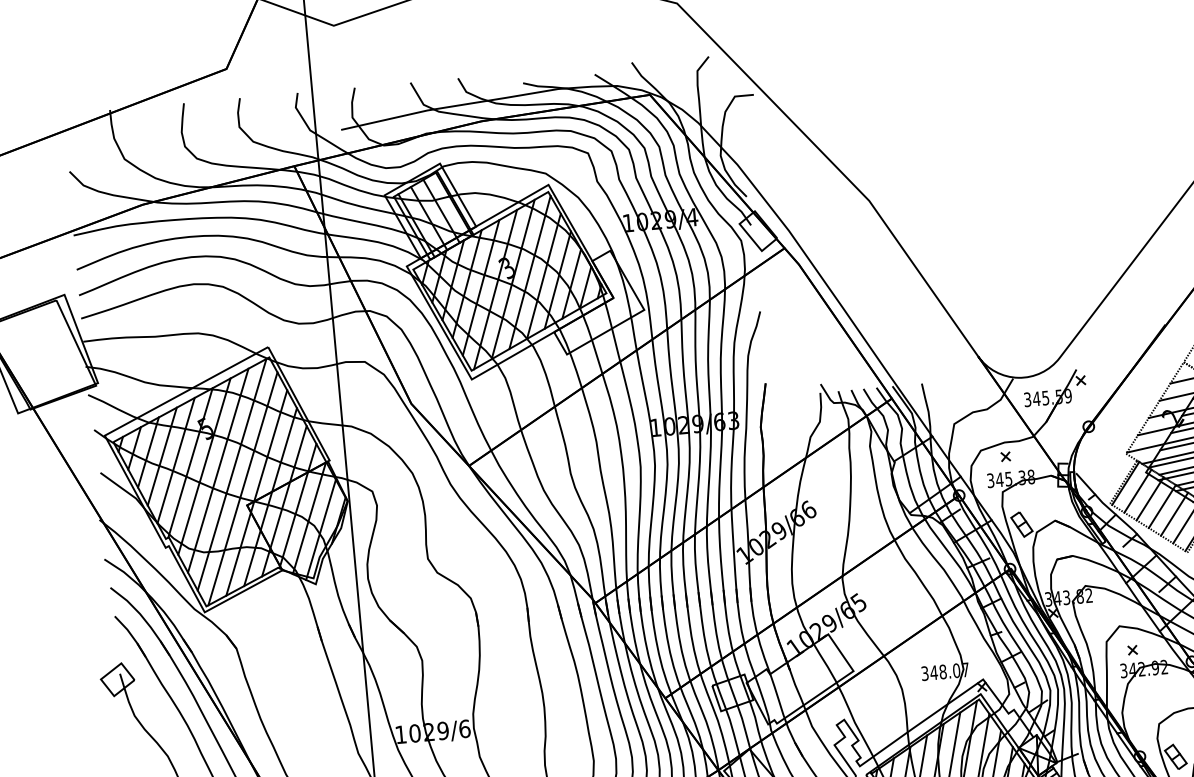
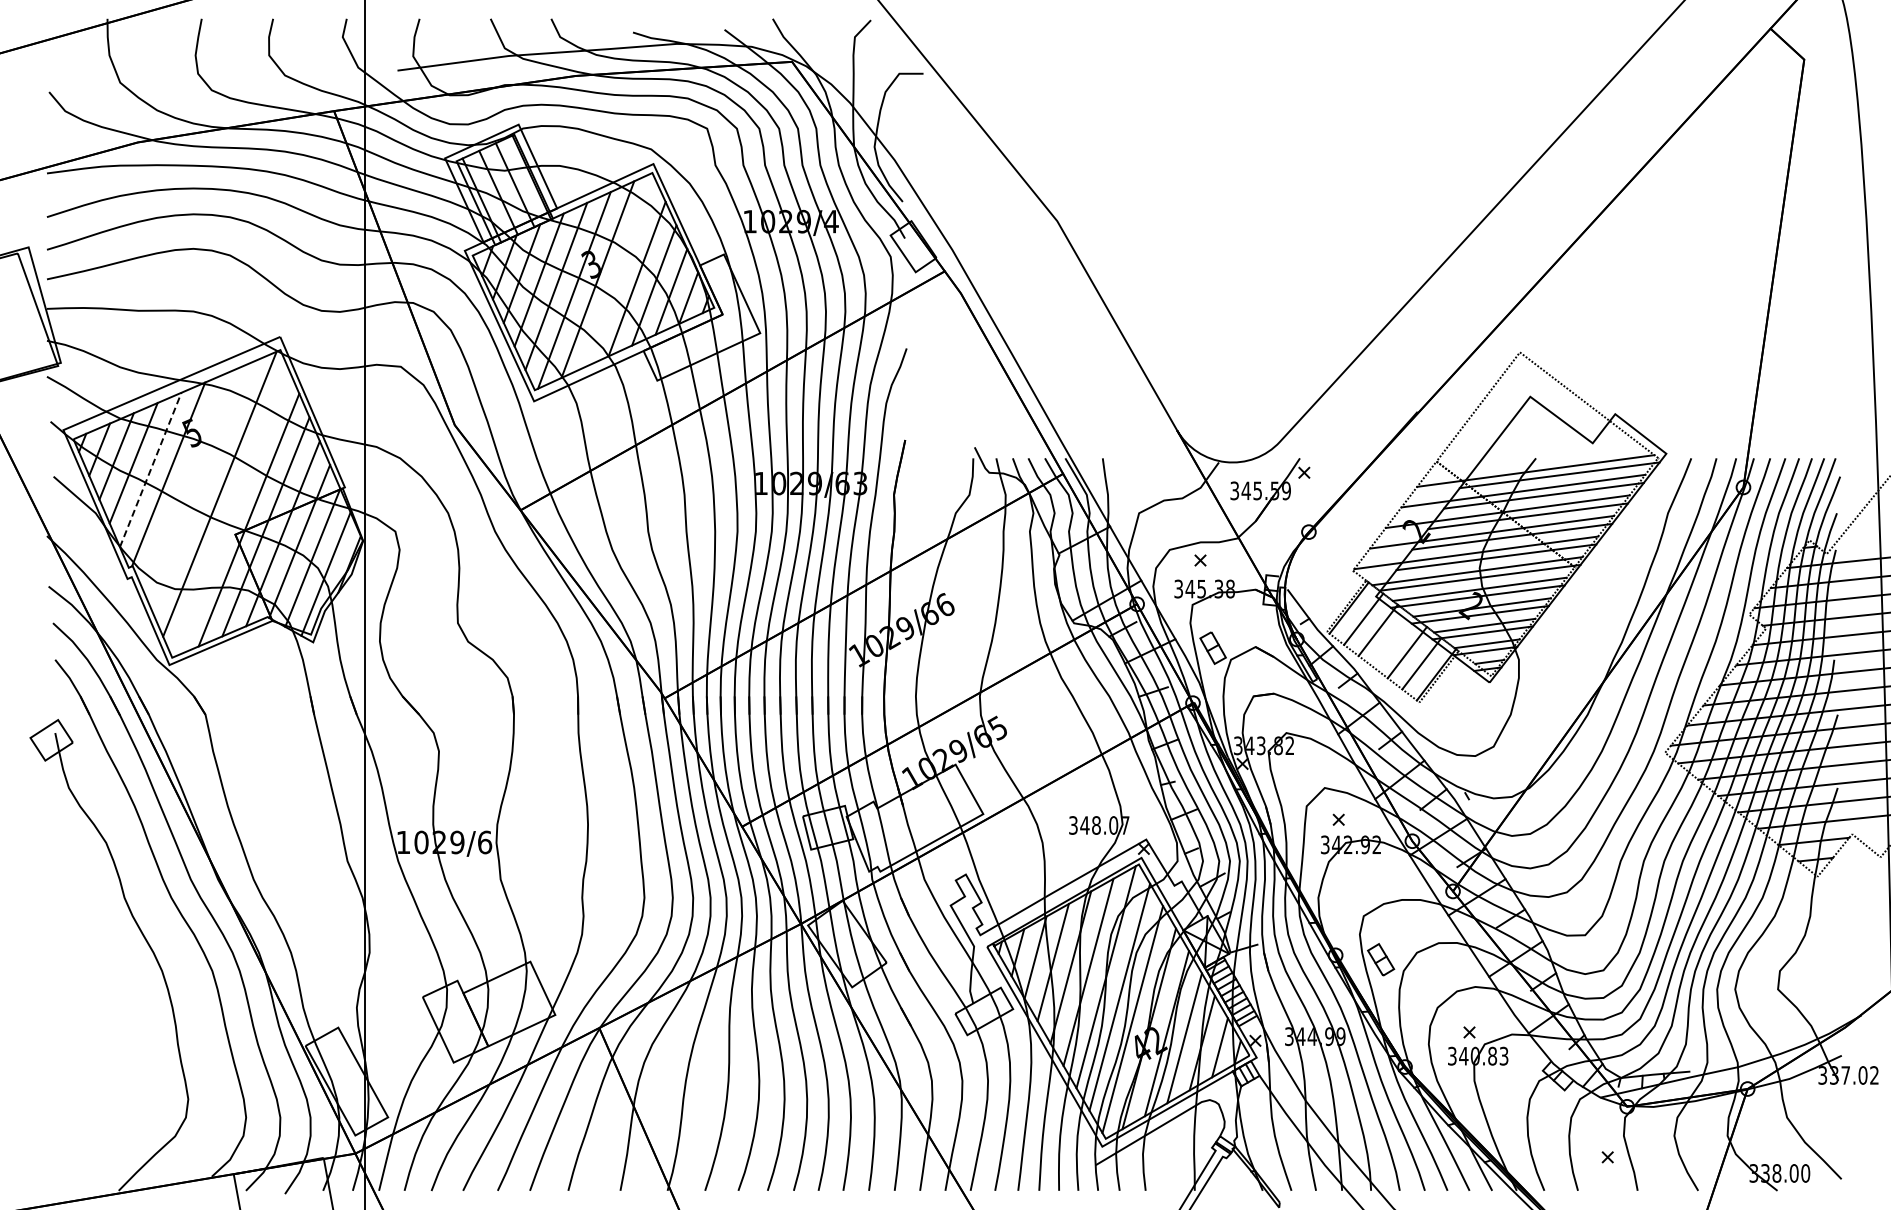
line: (529, 272) -> (619, 272), removed
line: (175, 460) -> (150, 469), solid -> dashed
line: (204, 466) -> (185, 480), removed
line: (217, 470) -> (202, 487), removed
line: (242, 489) -> (231, 513), removed
line: (1162, 506) -> (1392, 641), removed

